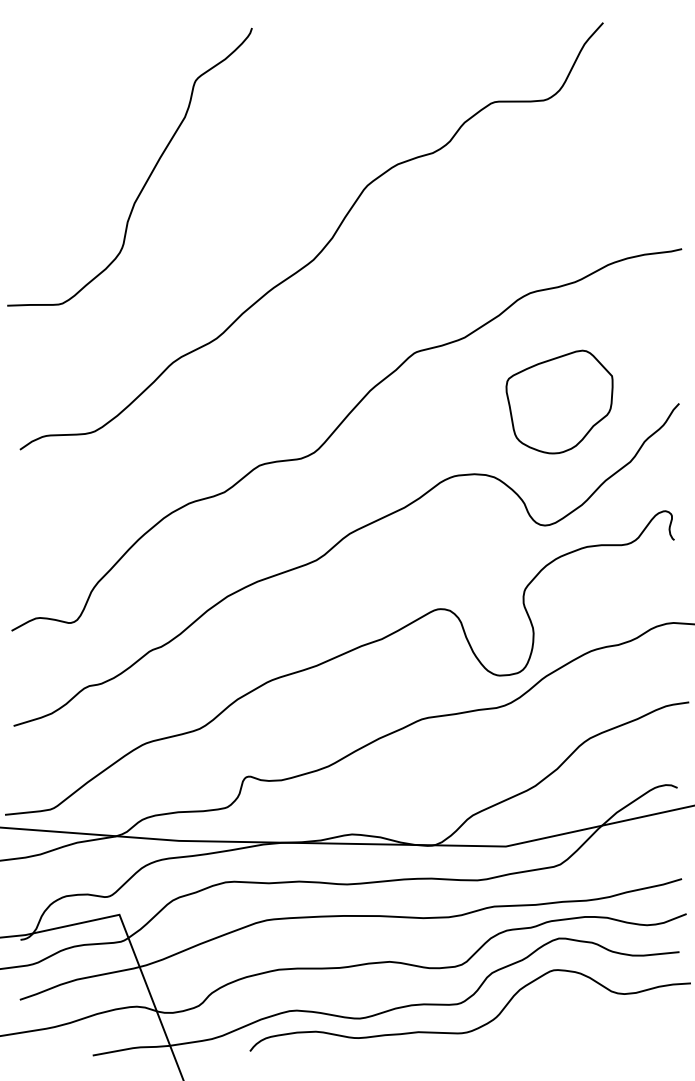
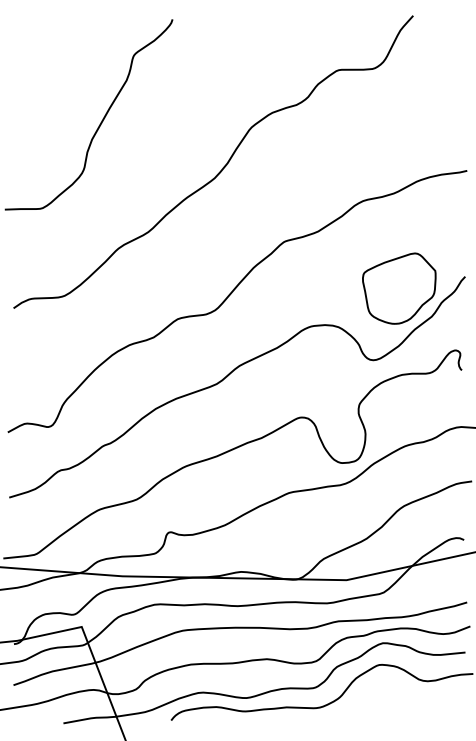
part: (559, 401) -> (399, 288), moved

